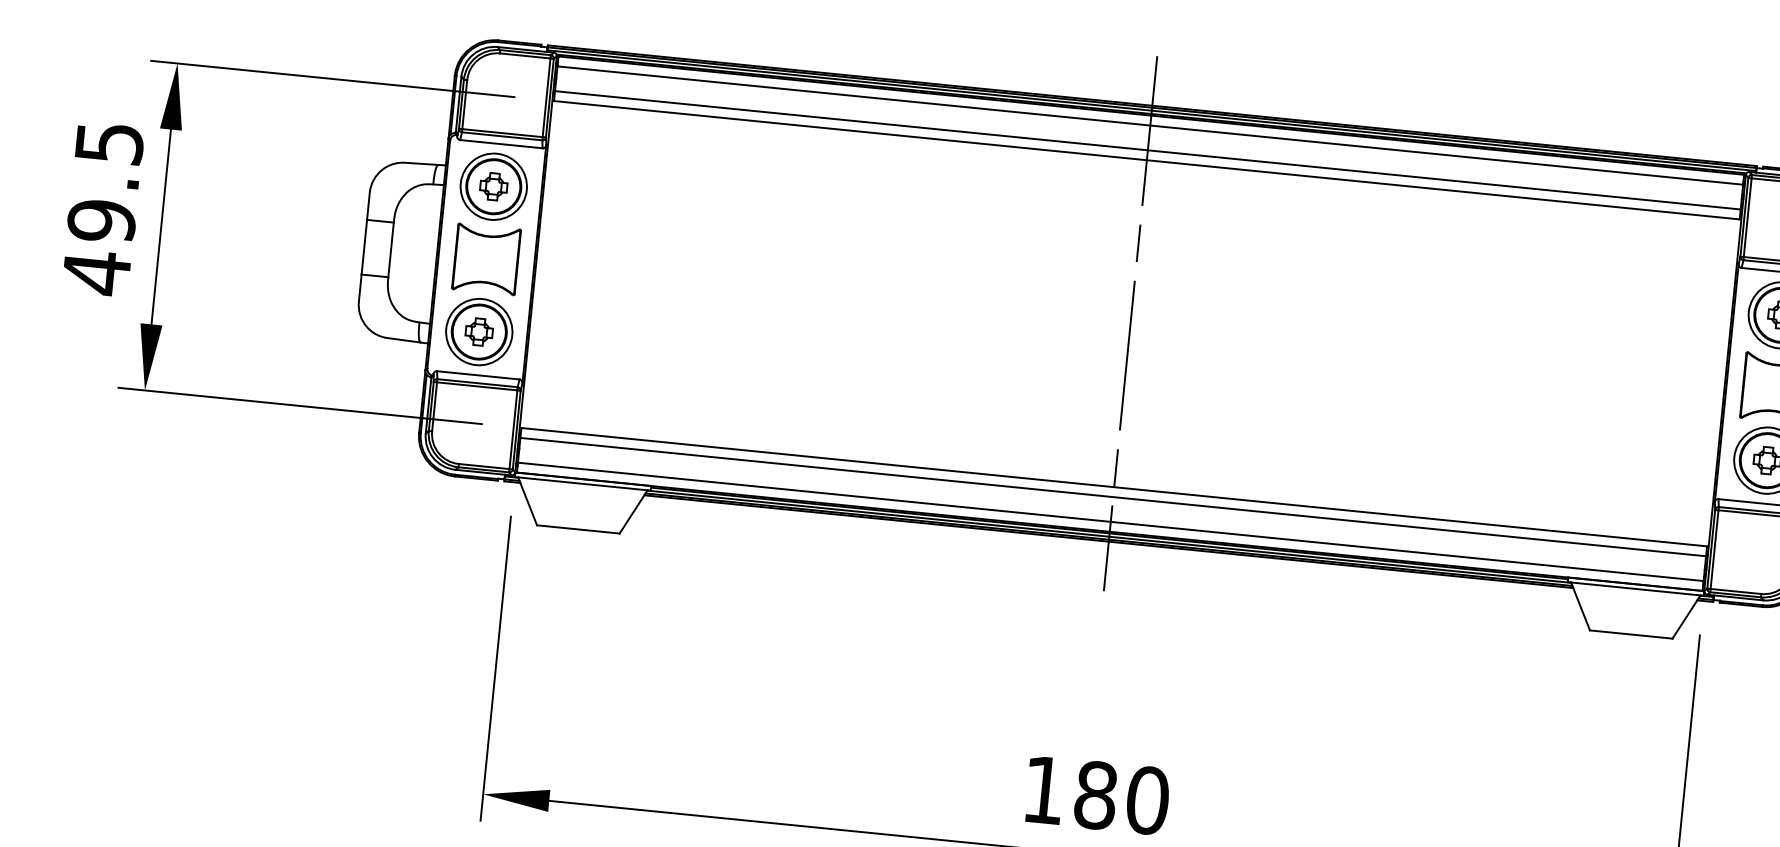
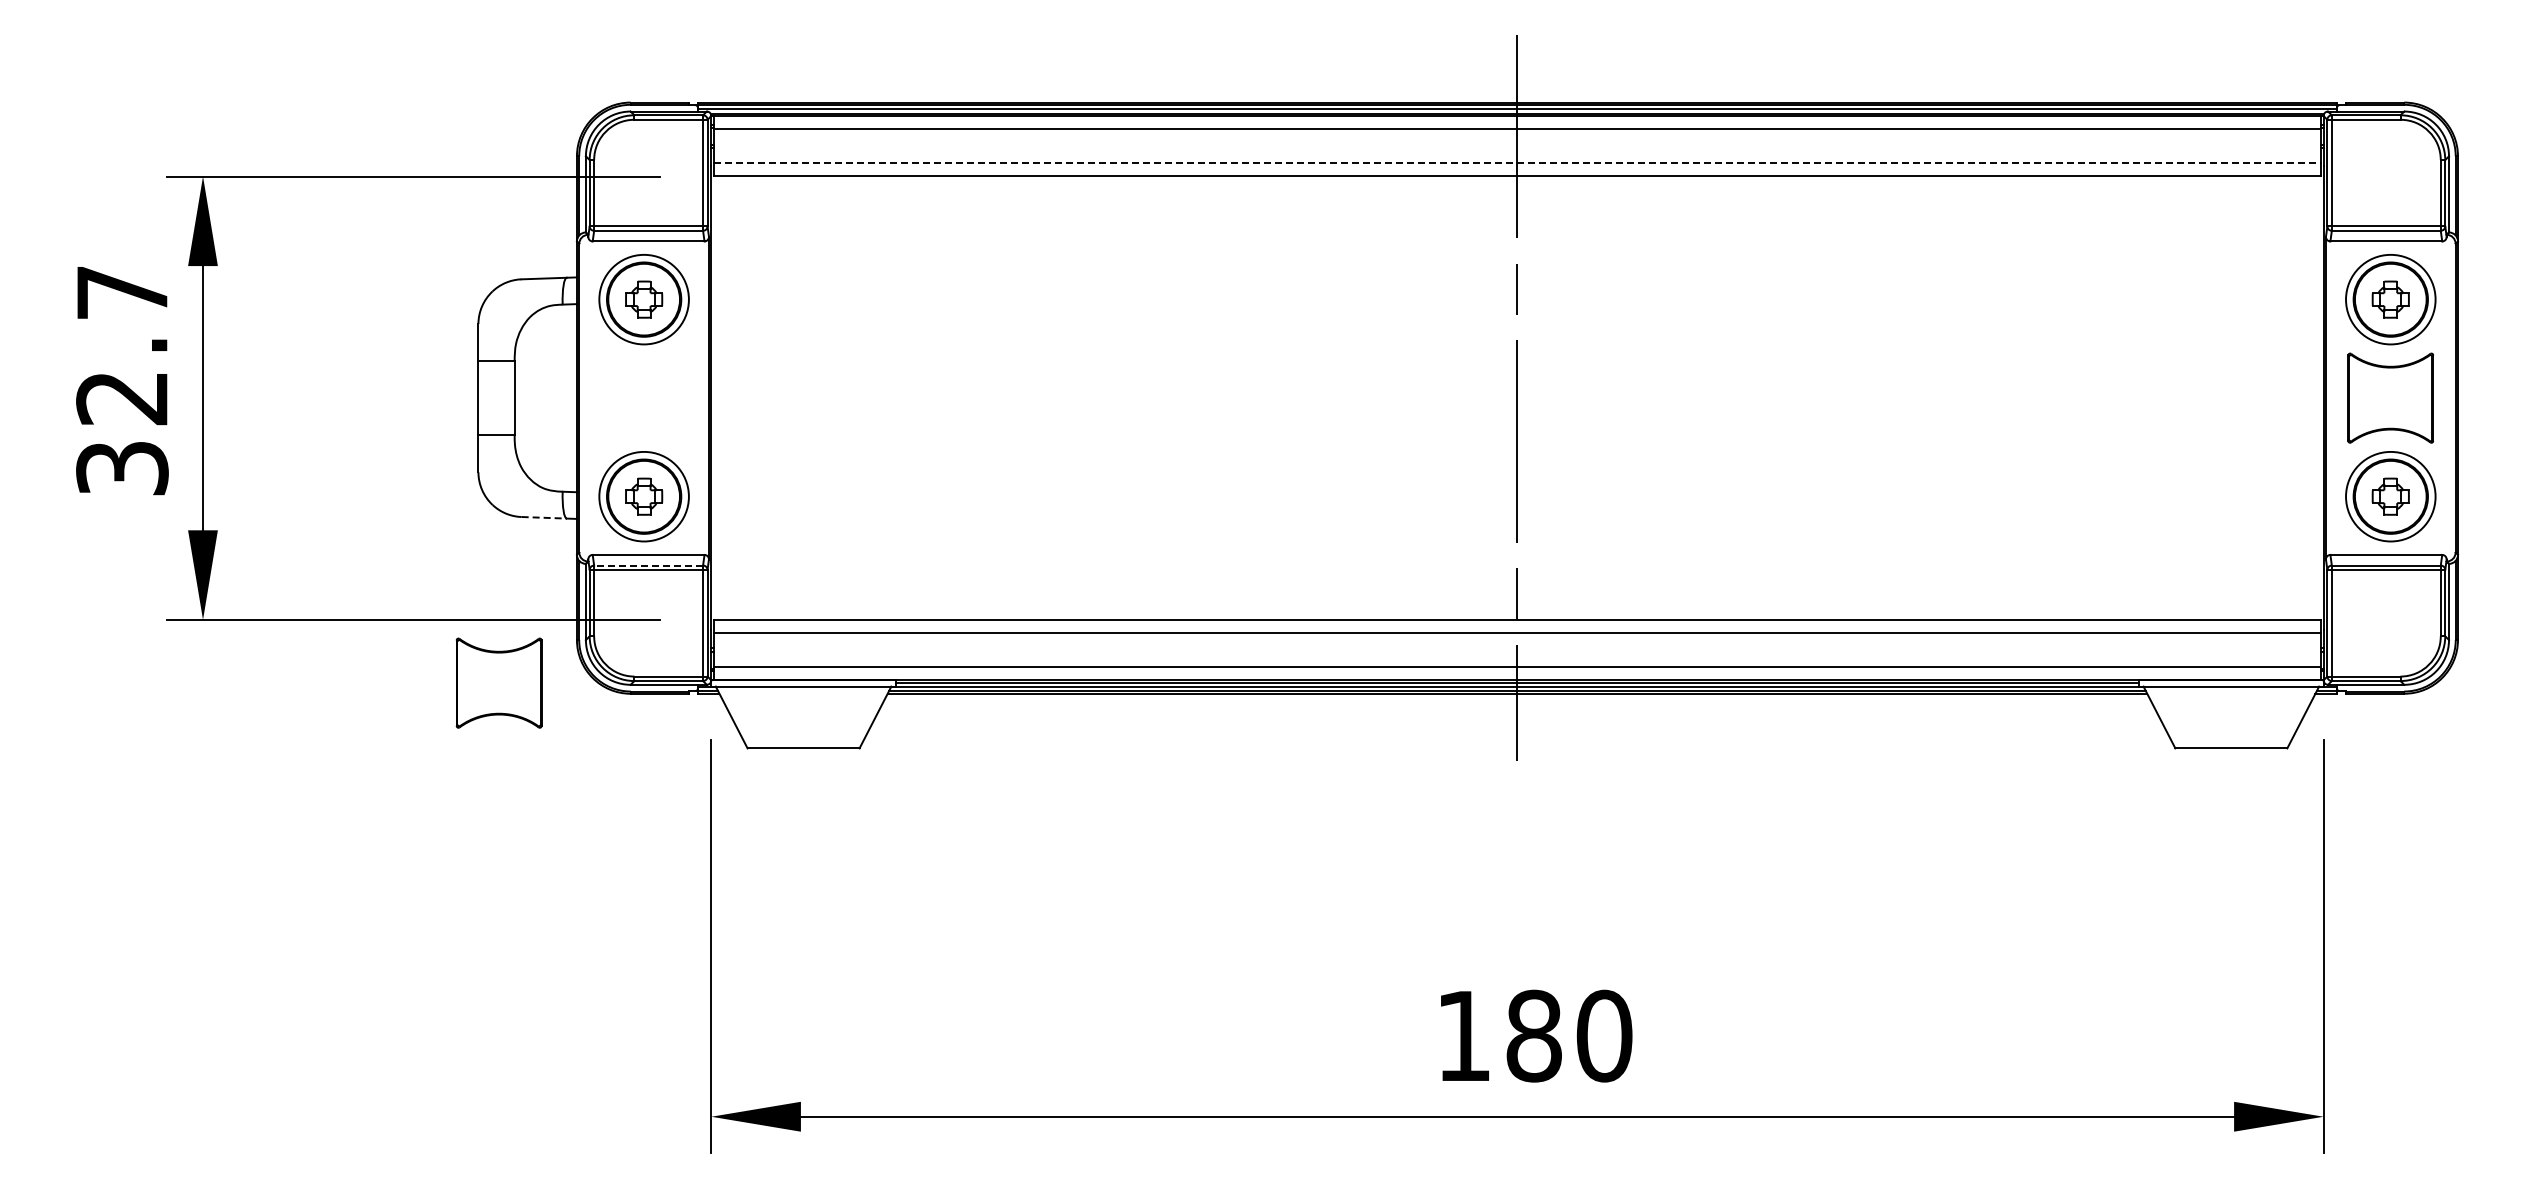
line: (1147, 150) -> (1517, 163), solid -> dashed
text: (103, 209) -> (122, 382), 49.5 -> 32.7
part: (486, 258) -> (498, 682), moved
line: (404, 340) -> (544, 517), solid -> dashed
line: (477, 383) -> (648, 565), solid -> dashed

